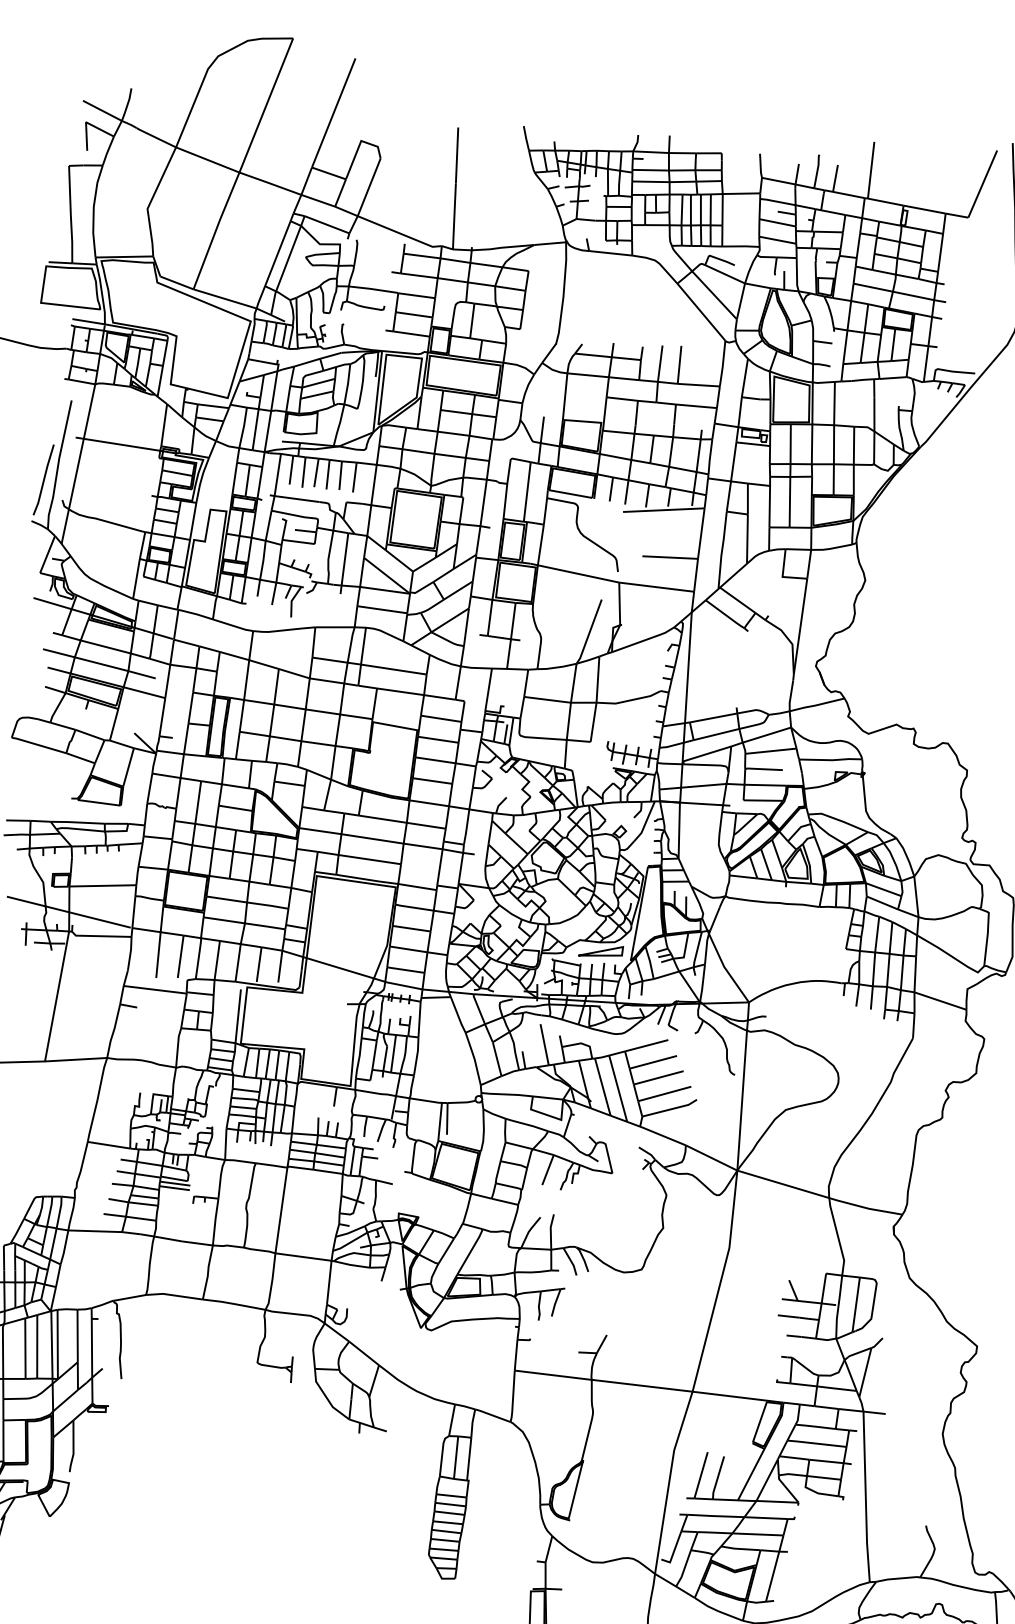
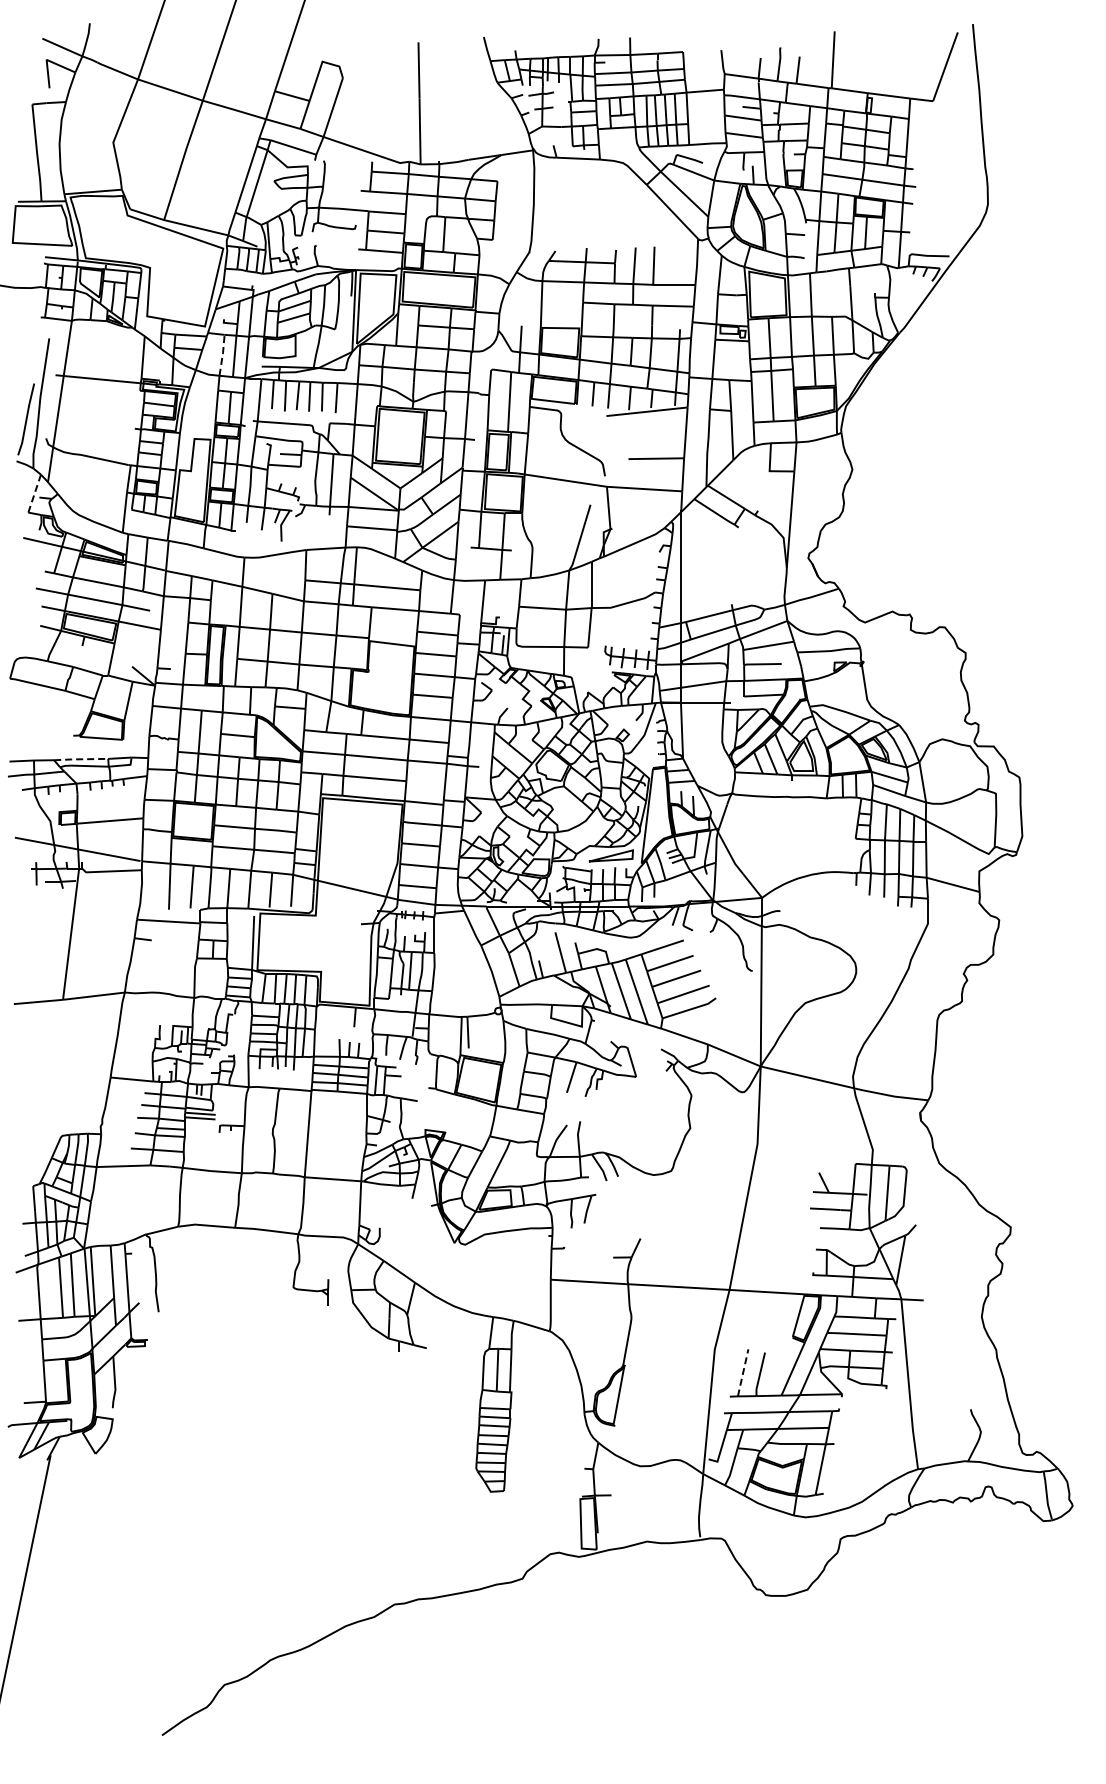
line: (243, 427) -> (222, 354), solid -> dashed
line: (47, 554) -> (34, 493), solid -> dashed
line: (77, 822) -> (80, 759), solid -> dashed
line: (701, 1474) -> (743, 1372), solid -> dashed

